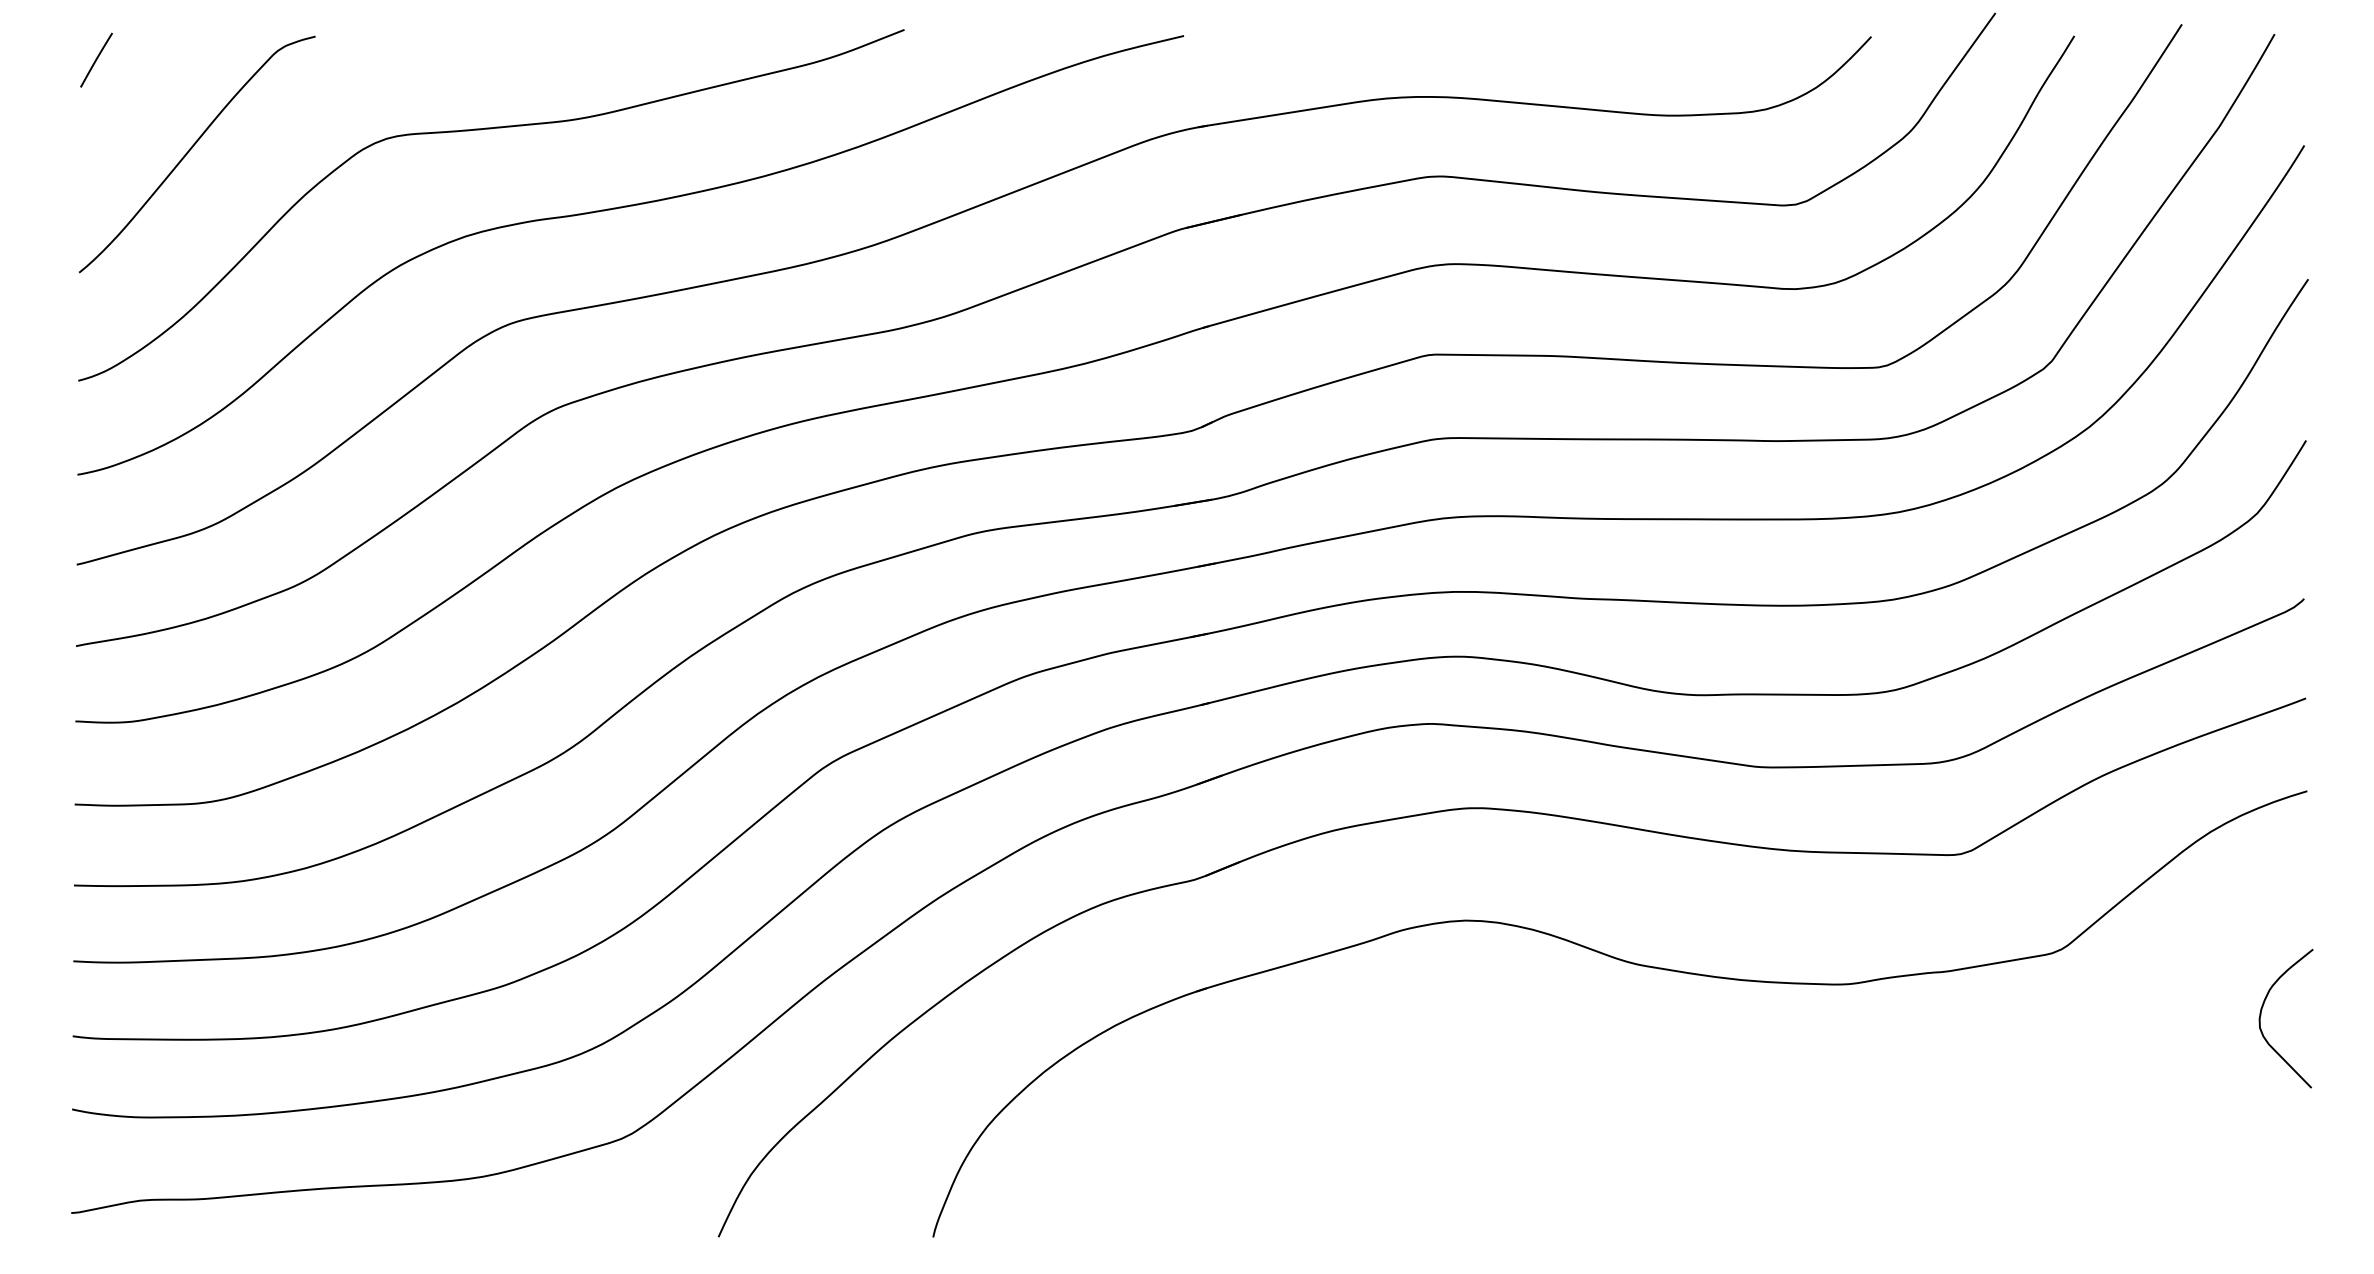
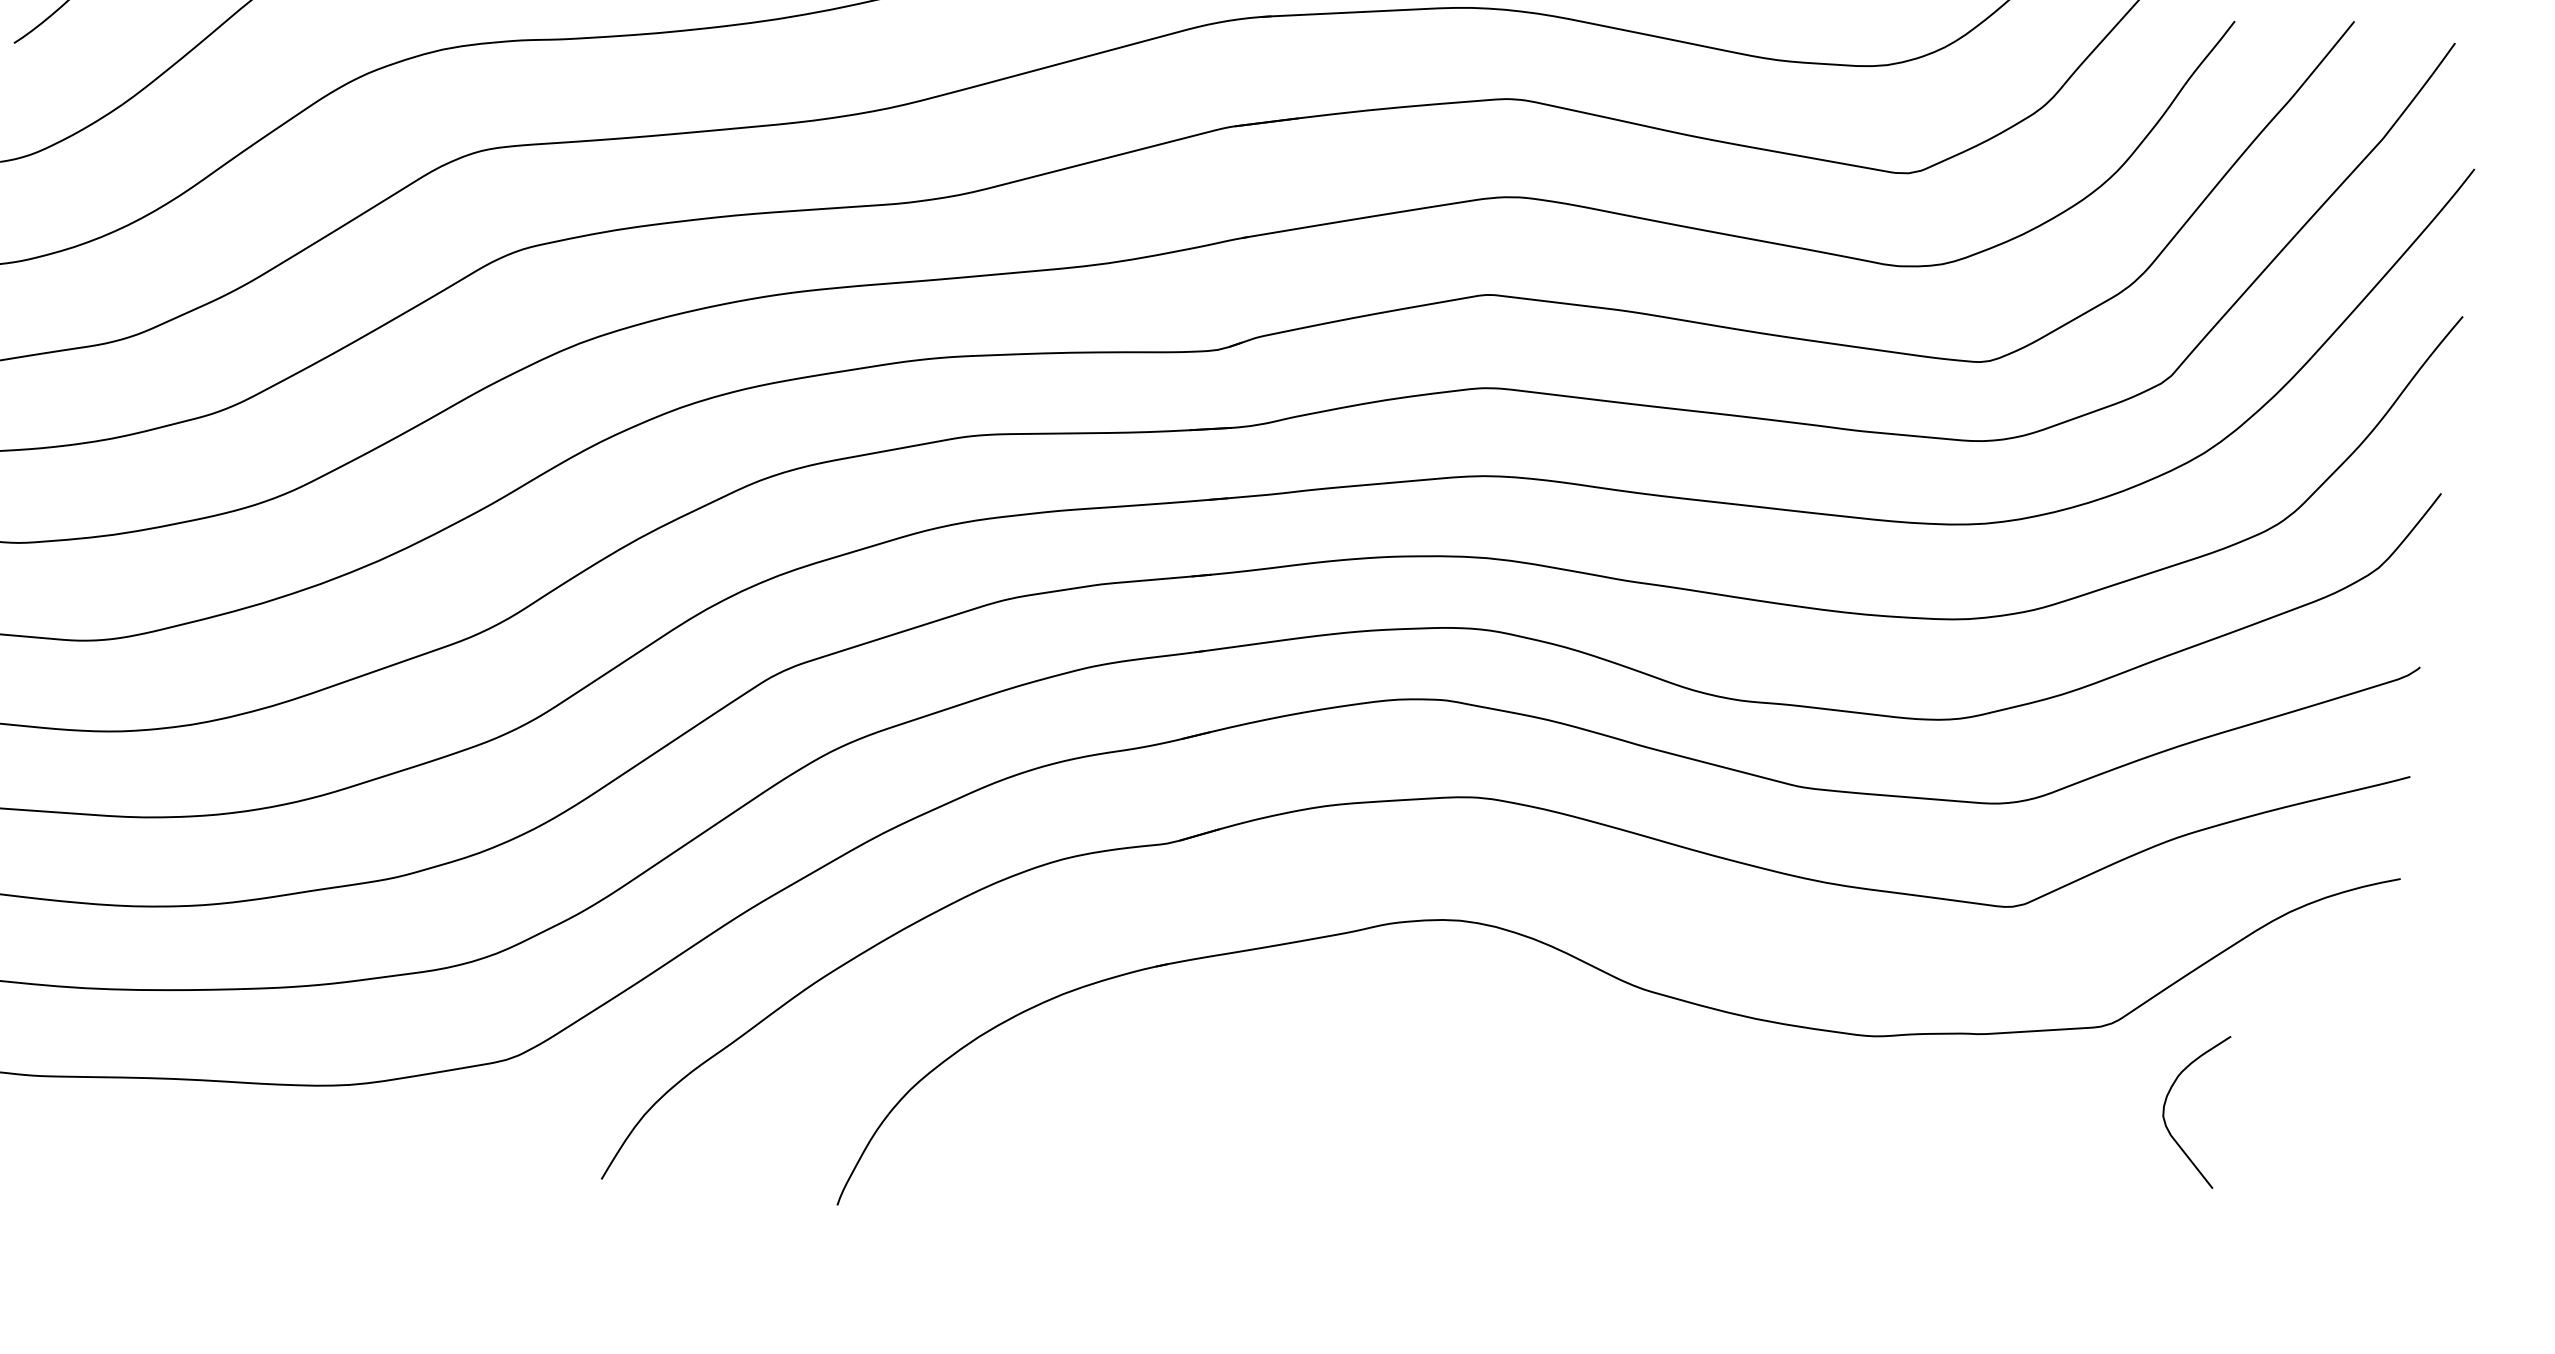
curve: (2261, 1015) -> (2166, 1102), moved

